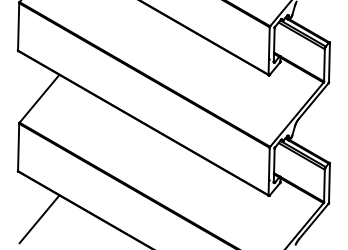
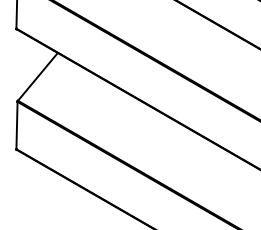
line: (39, 219) -> (37, 197), removed

